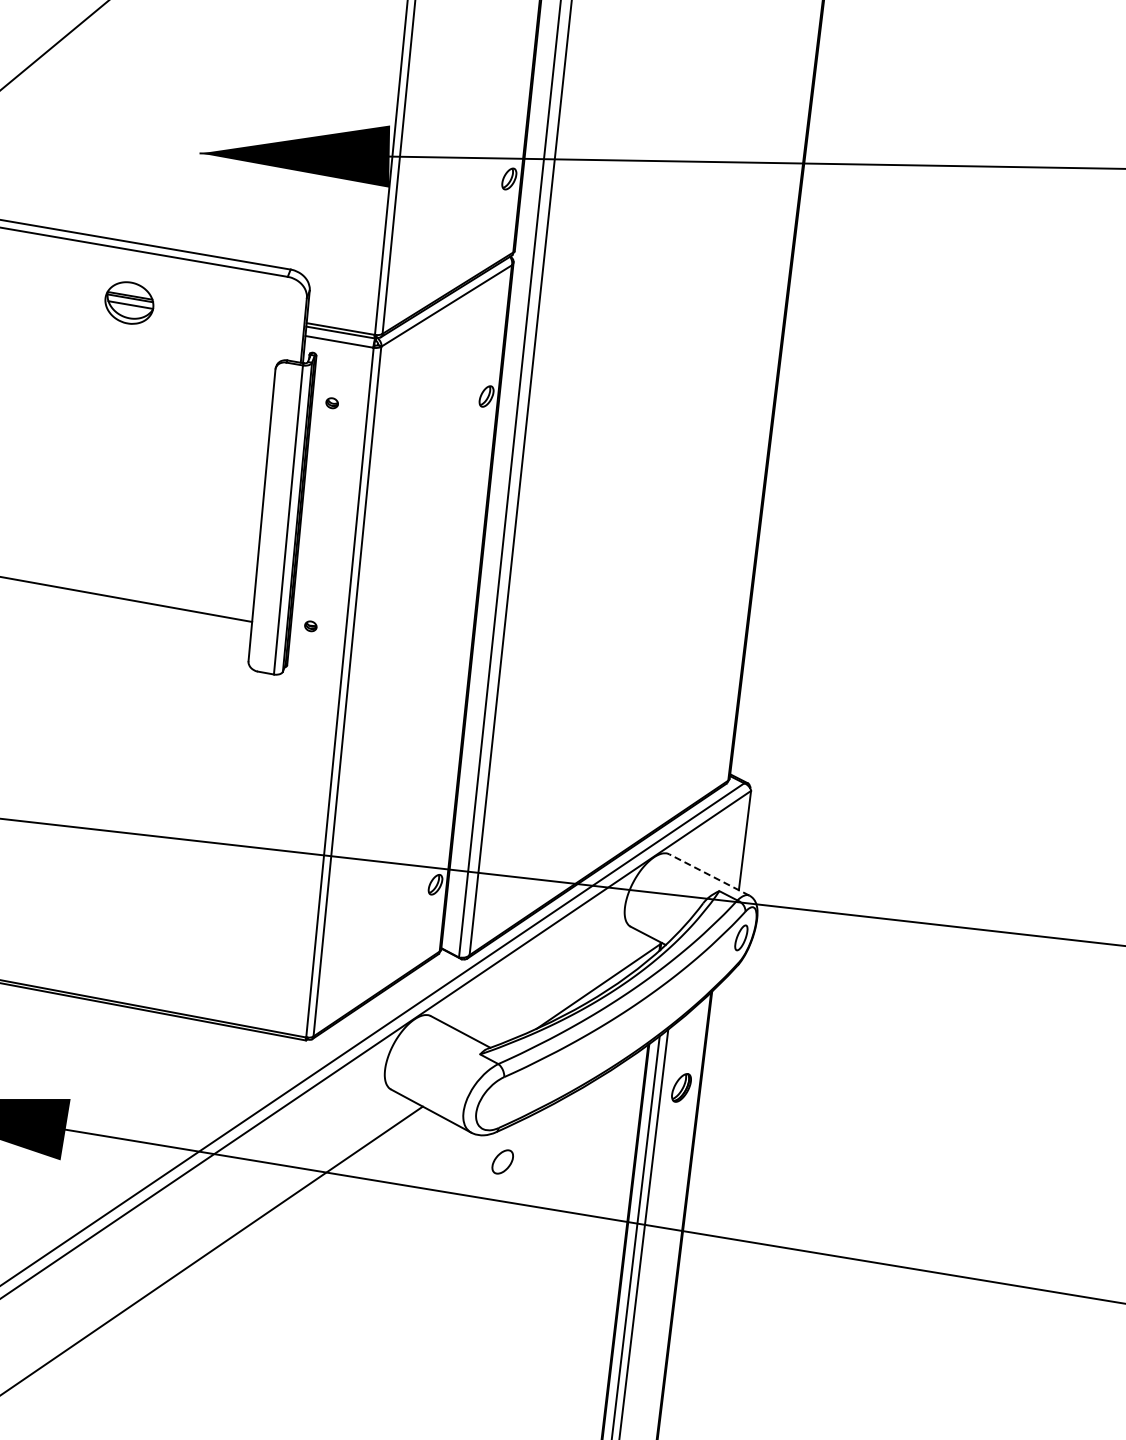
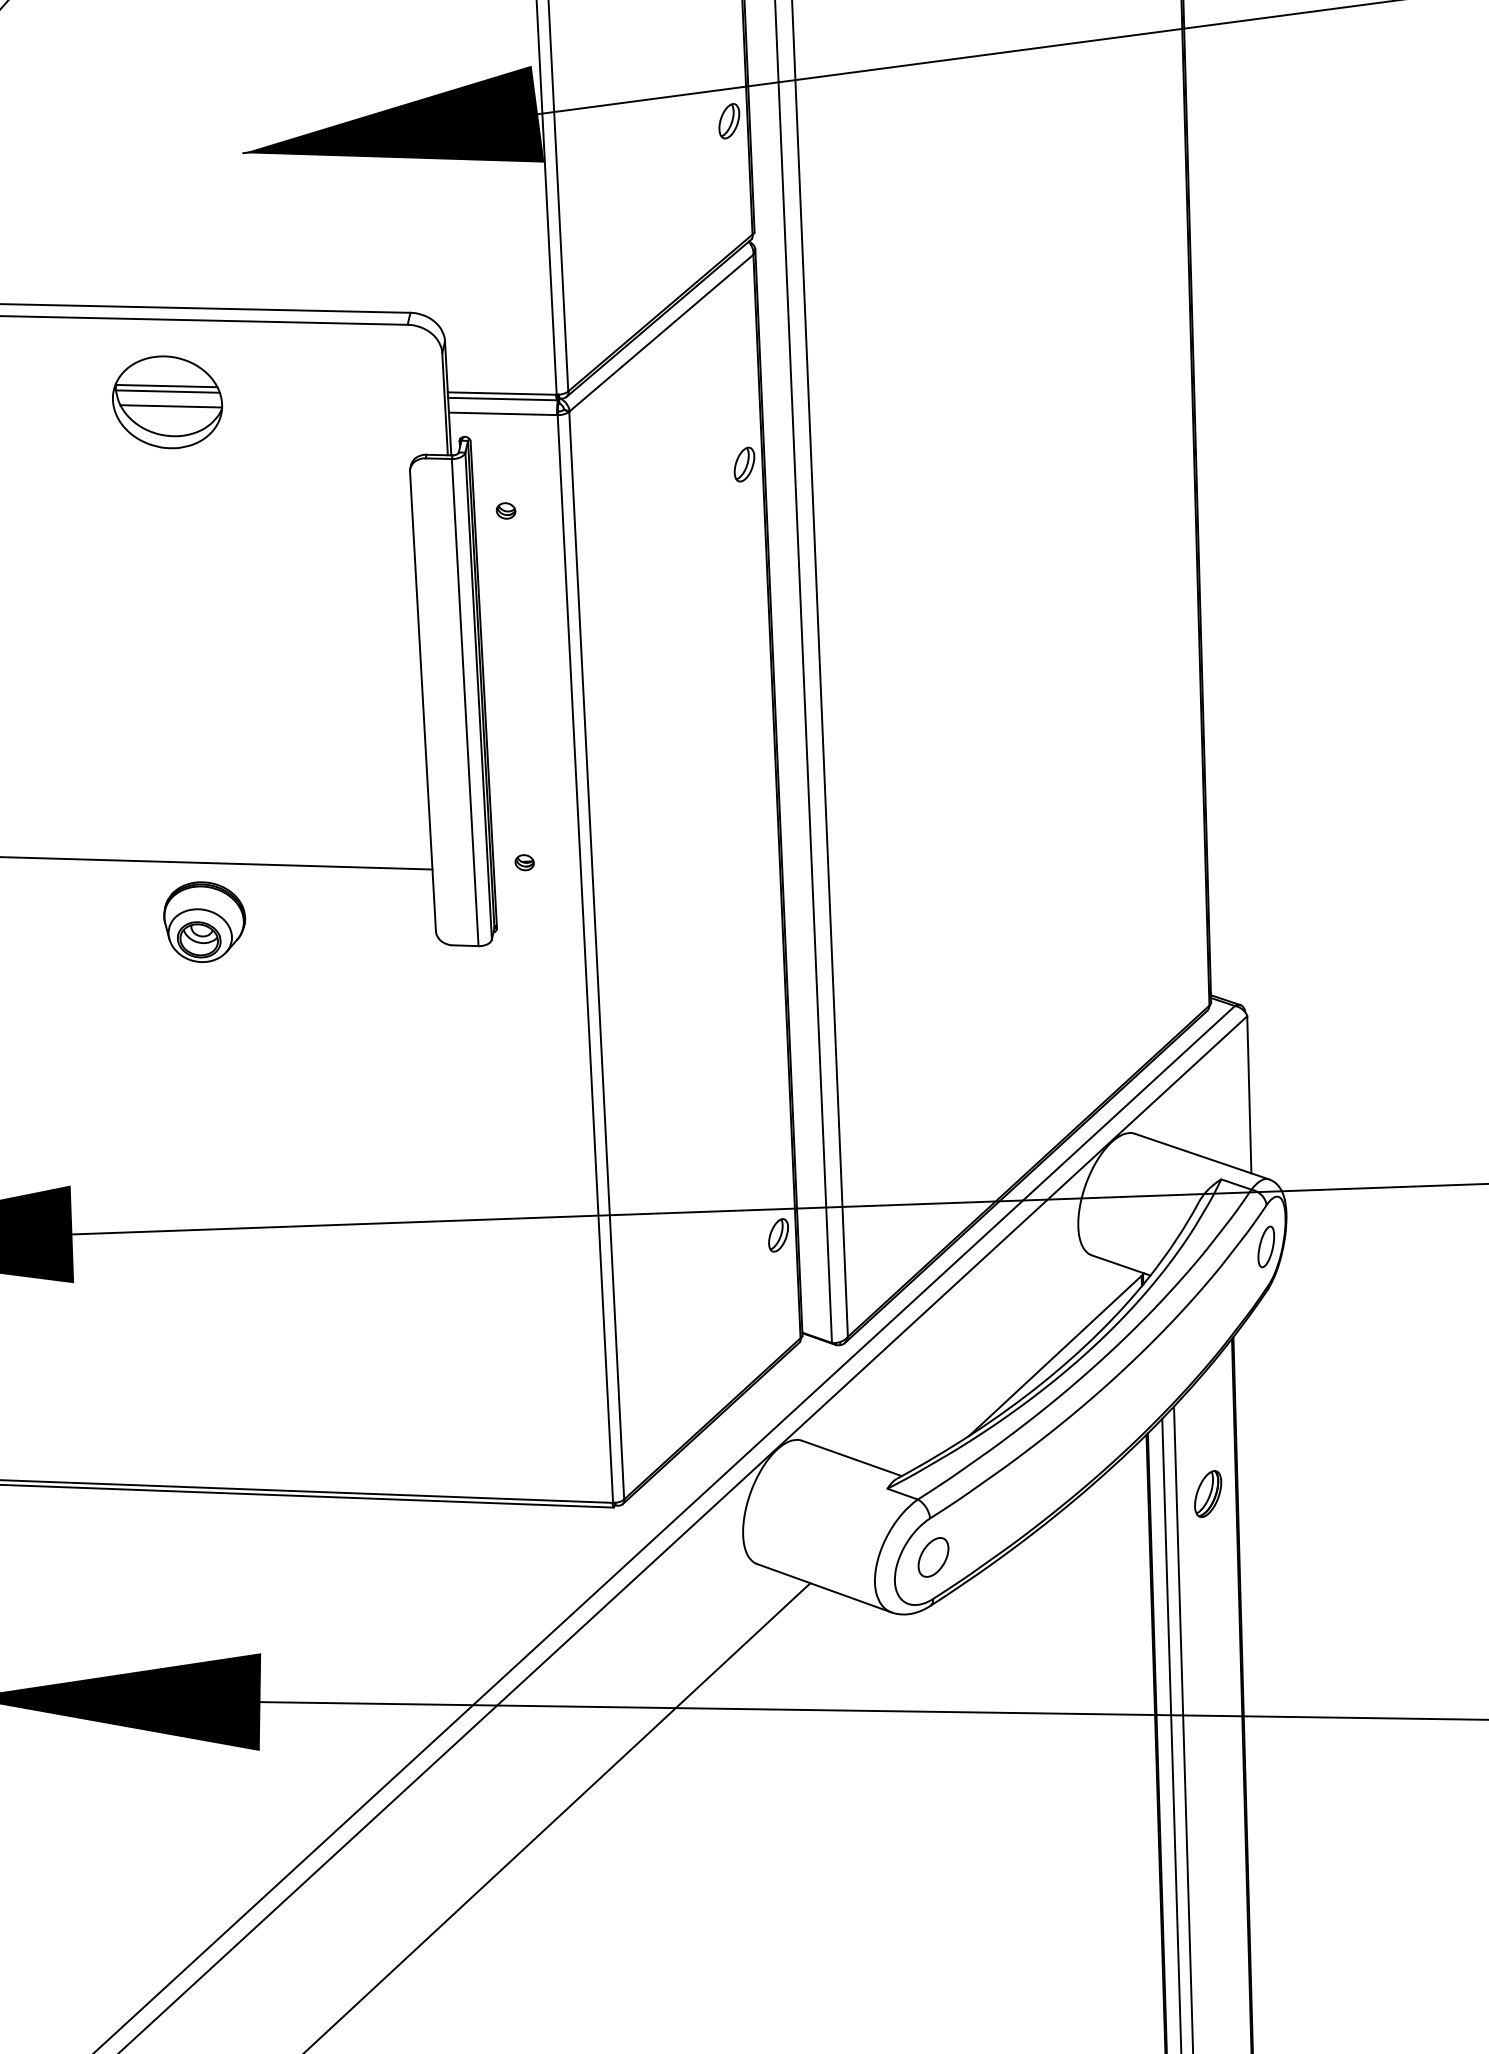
part: (129, 302) -> (167, 401), size x1.43
part: (103, 633) -> (204, 921), added
line: (708, 874) -> (1200, 1156), dashed -> solid
part: (502, 1161) -> (933, 1556), moved

